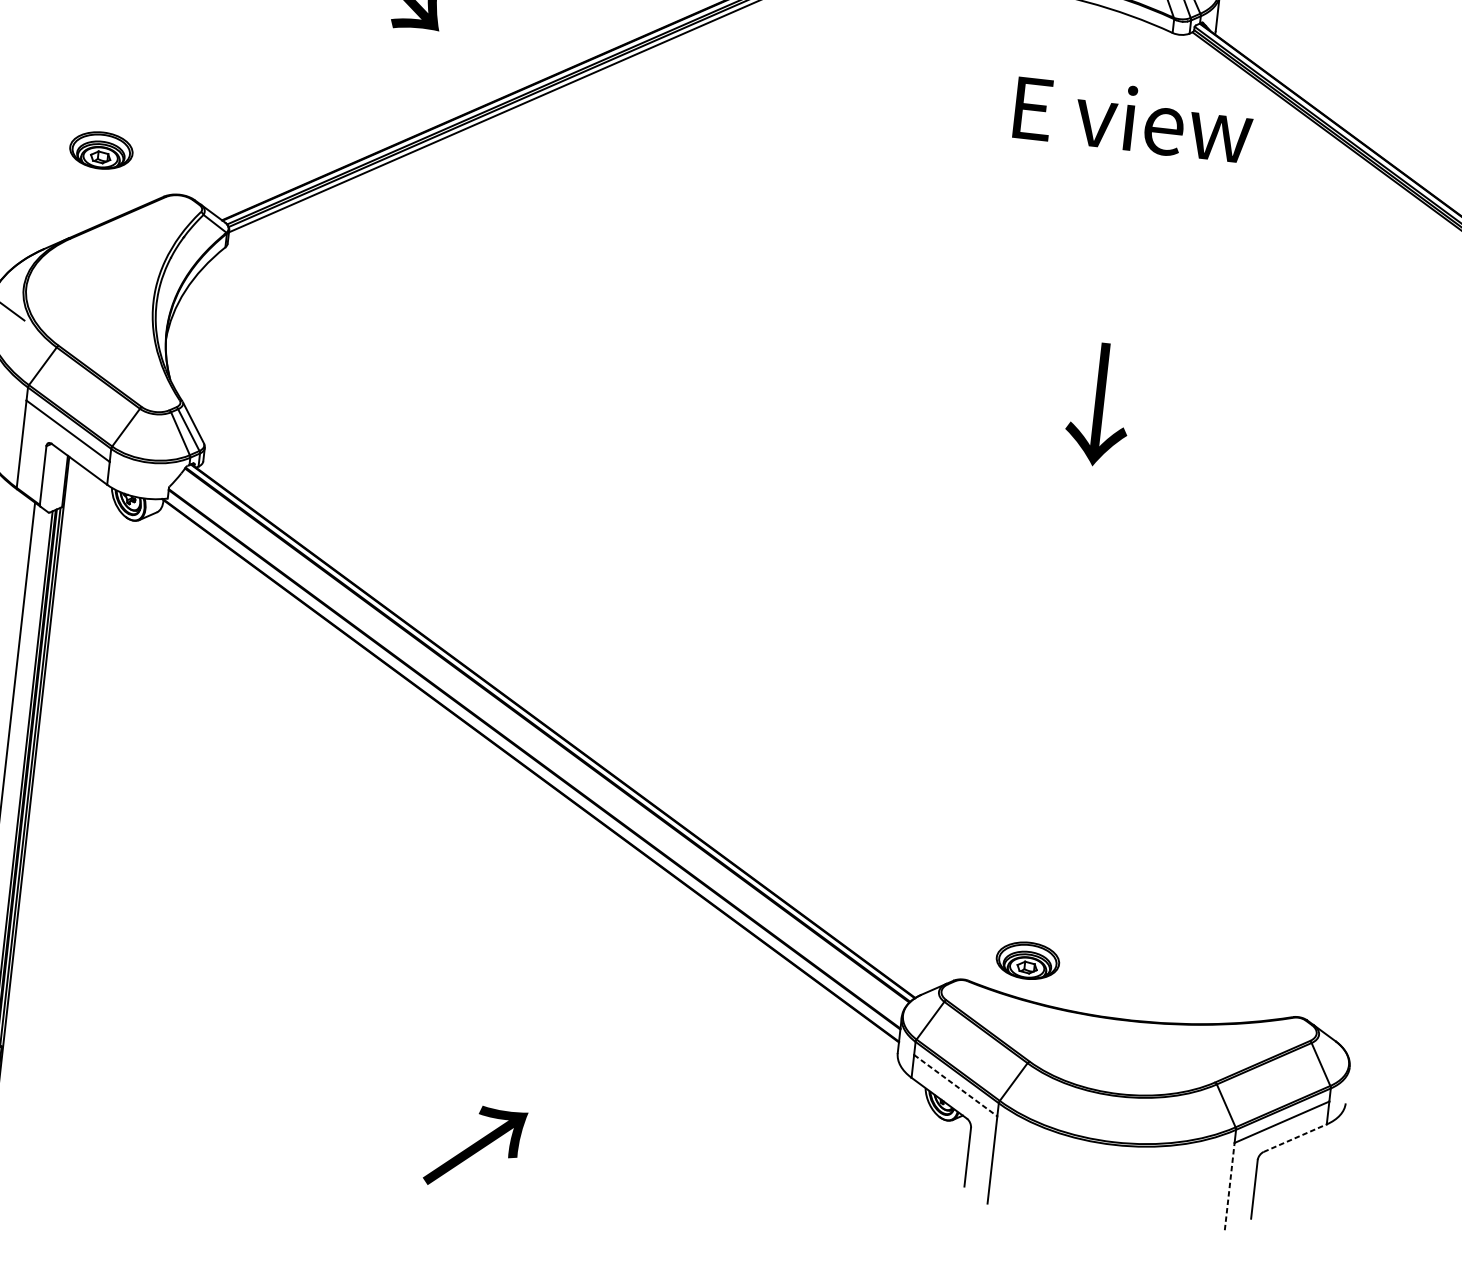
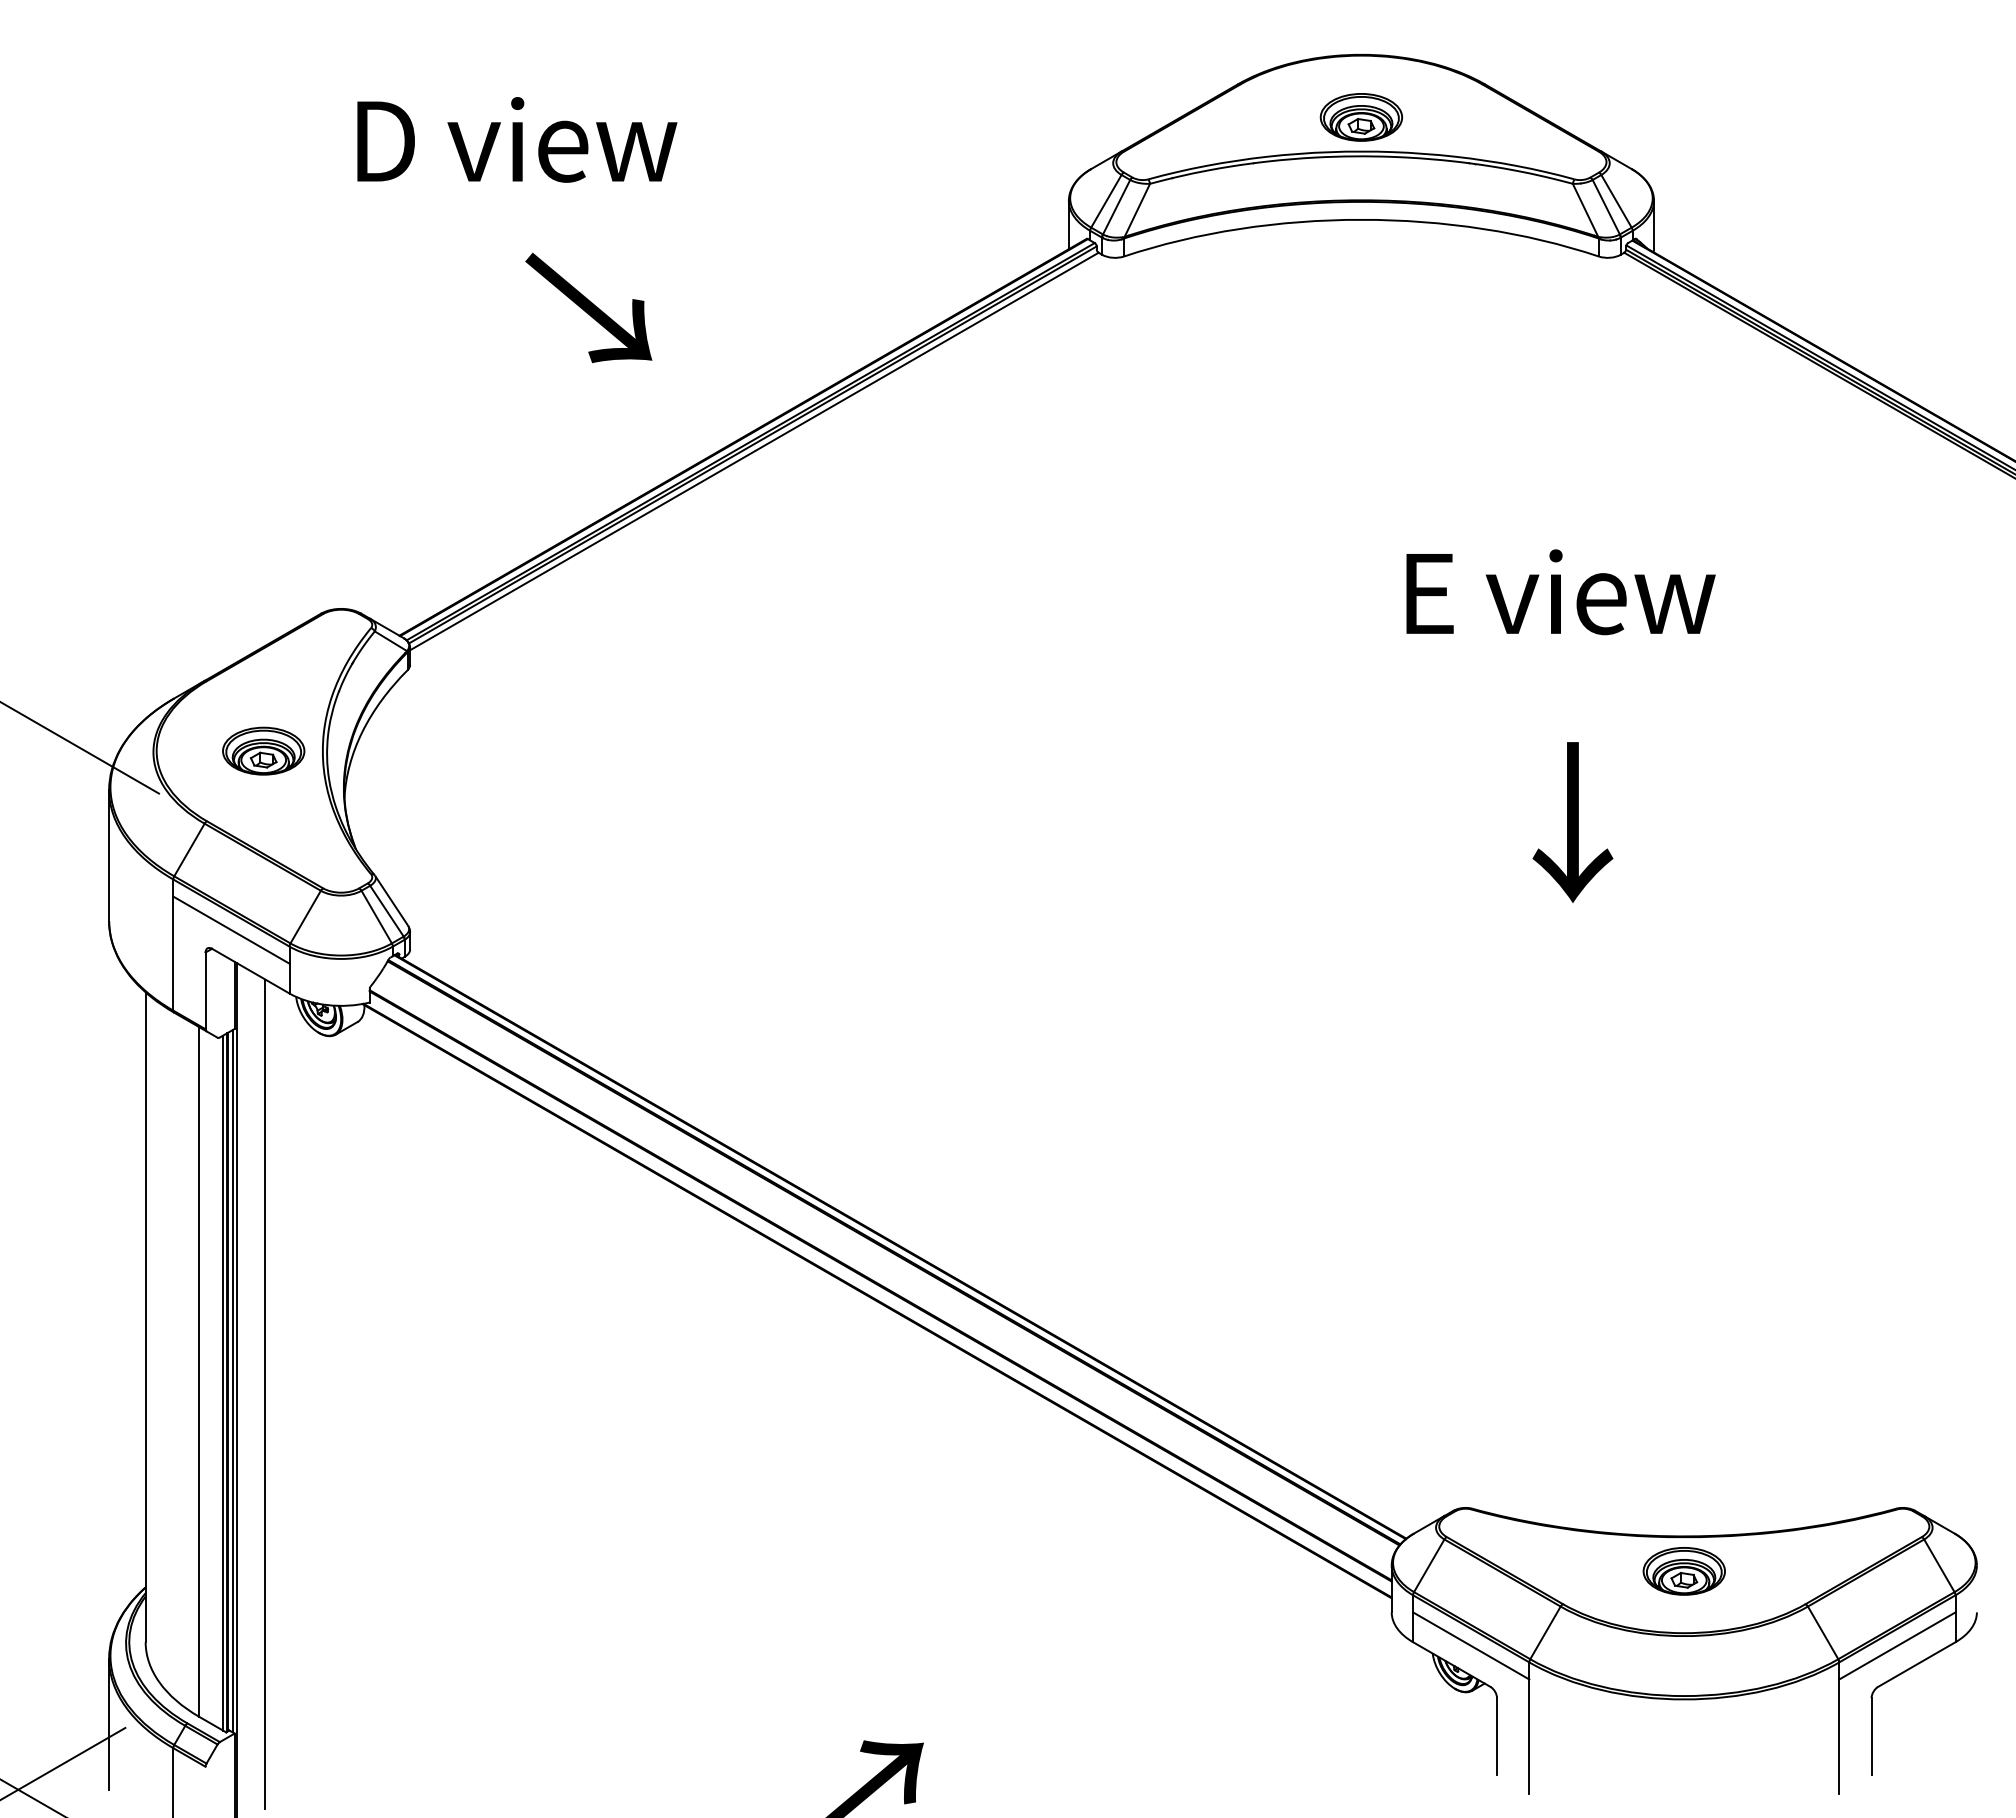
text: (1133, 119) -> (1560, 592), moved
part: (101, 150) -> (263, 750), moved
text: (1099, 404) -> (1572, 822), moved
line: (54, 789) -> (265, 1394), added
part: (1027, 960) -> (1683, 1571), moved
line: (955, 1086) -> (1471, 1646), dashed -> solid
line: (1295, 1138) -> (1916, 1664), dashed -> solid
line: (1229, 1186) -> (1839, 1736), dashed -> solid

